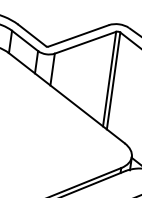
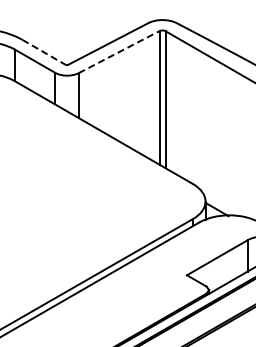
line: (31, 35) -> (43, 52), solid -> dashed
line: (85, 43) -> (119, 52), solid -> dashed

